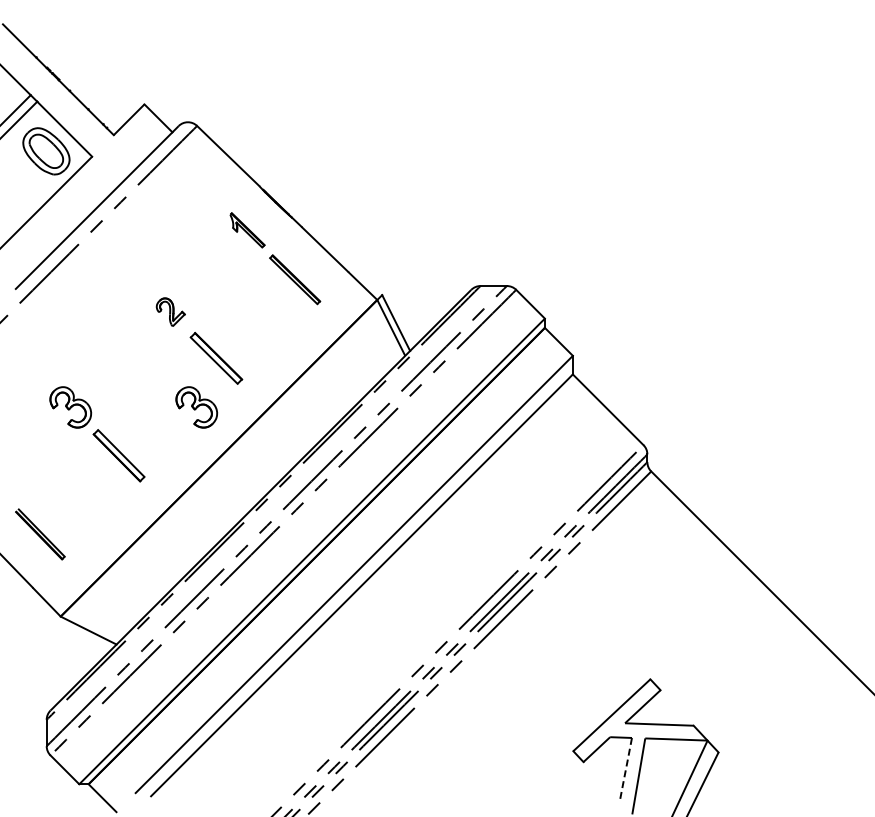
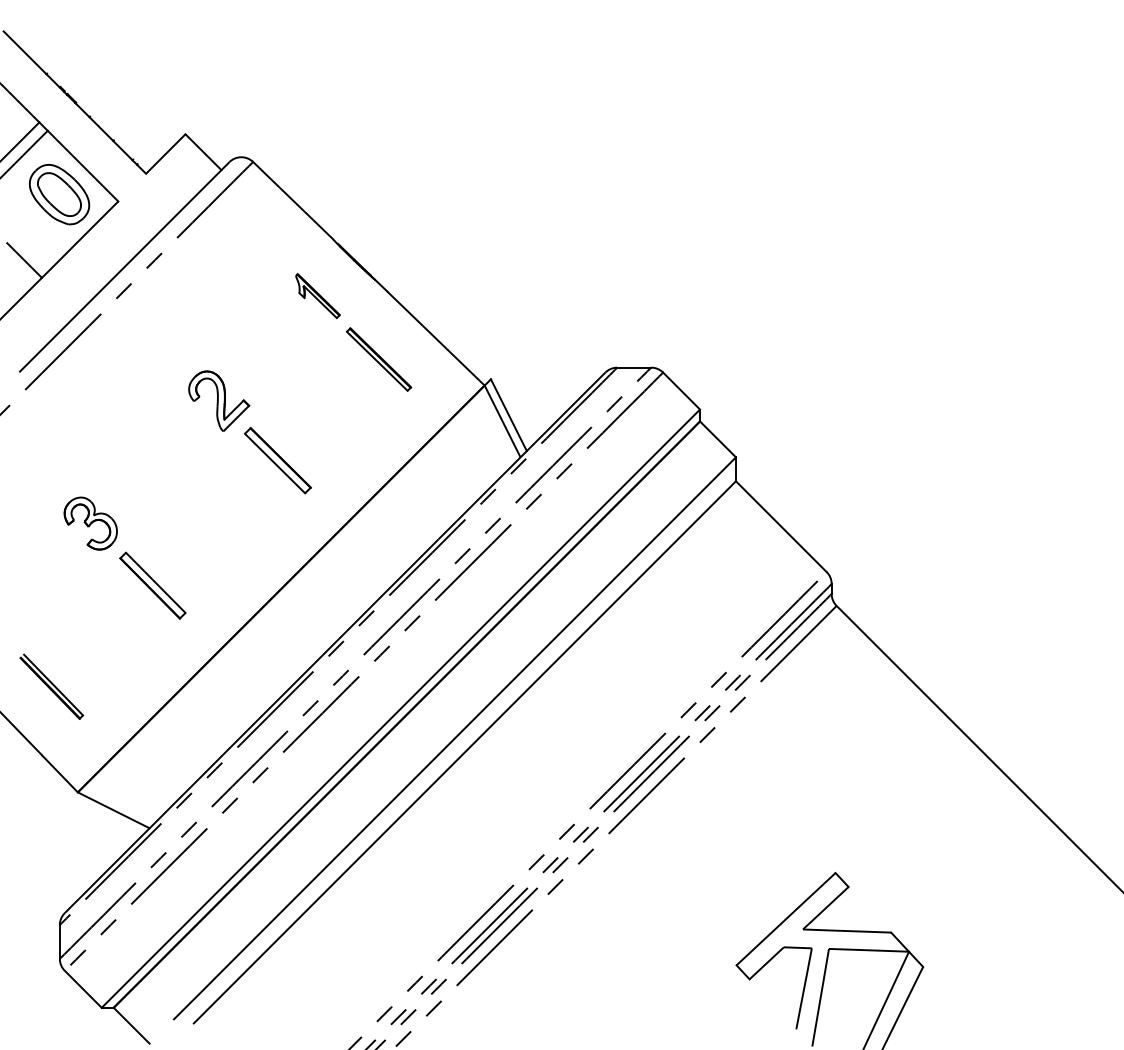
line: (18, 202) -> (23, 260), added
part: (170, 312) -> (218, 401), size x1.67
part: (196, 407) -> (252, 523), removed
line: (625, 769) -> (803, 988), dashed -> solid

